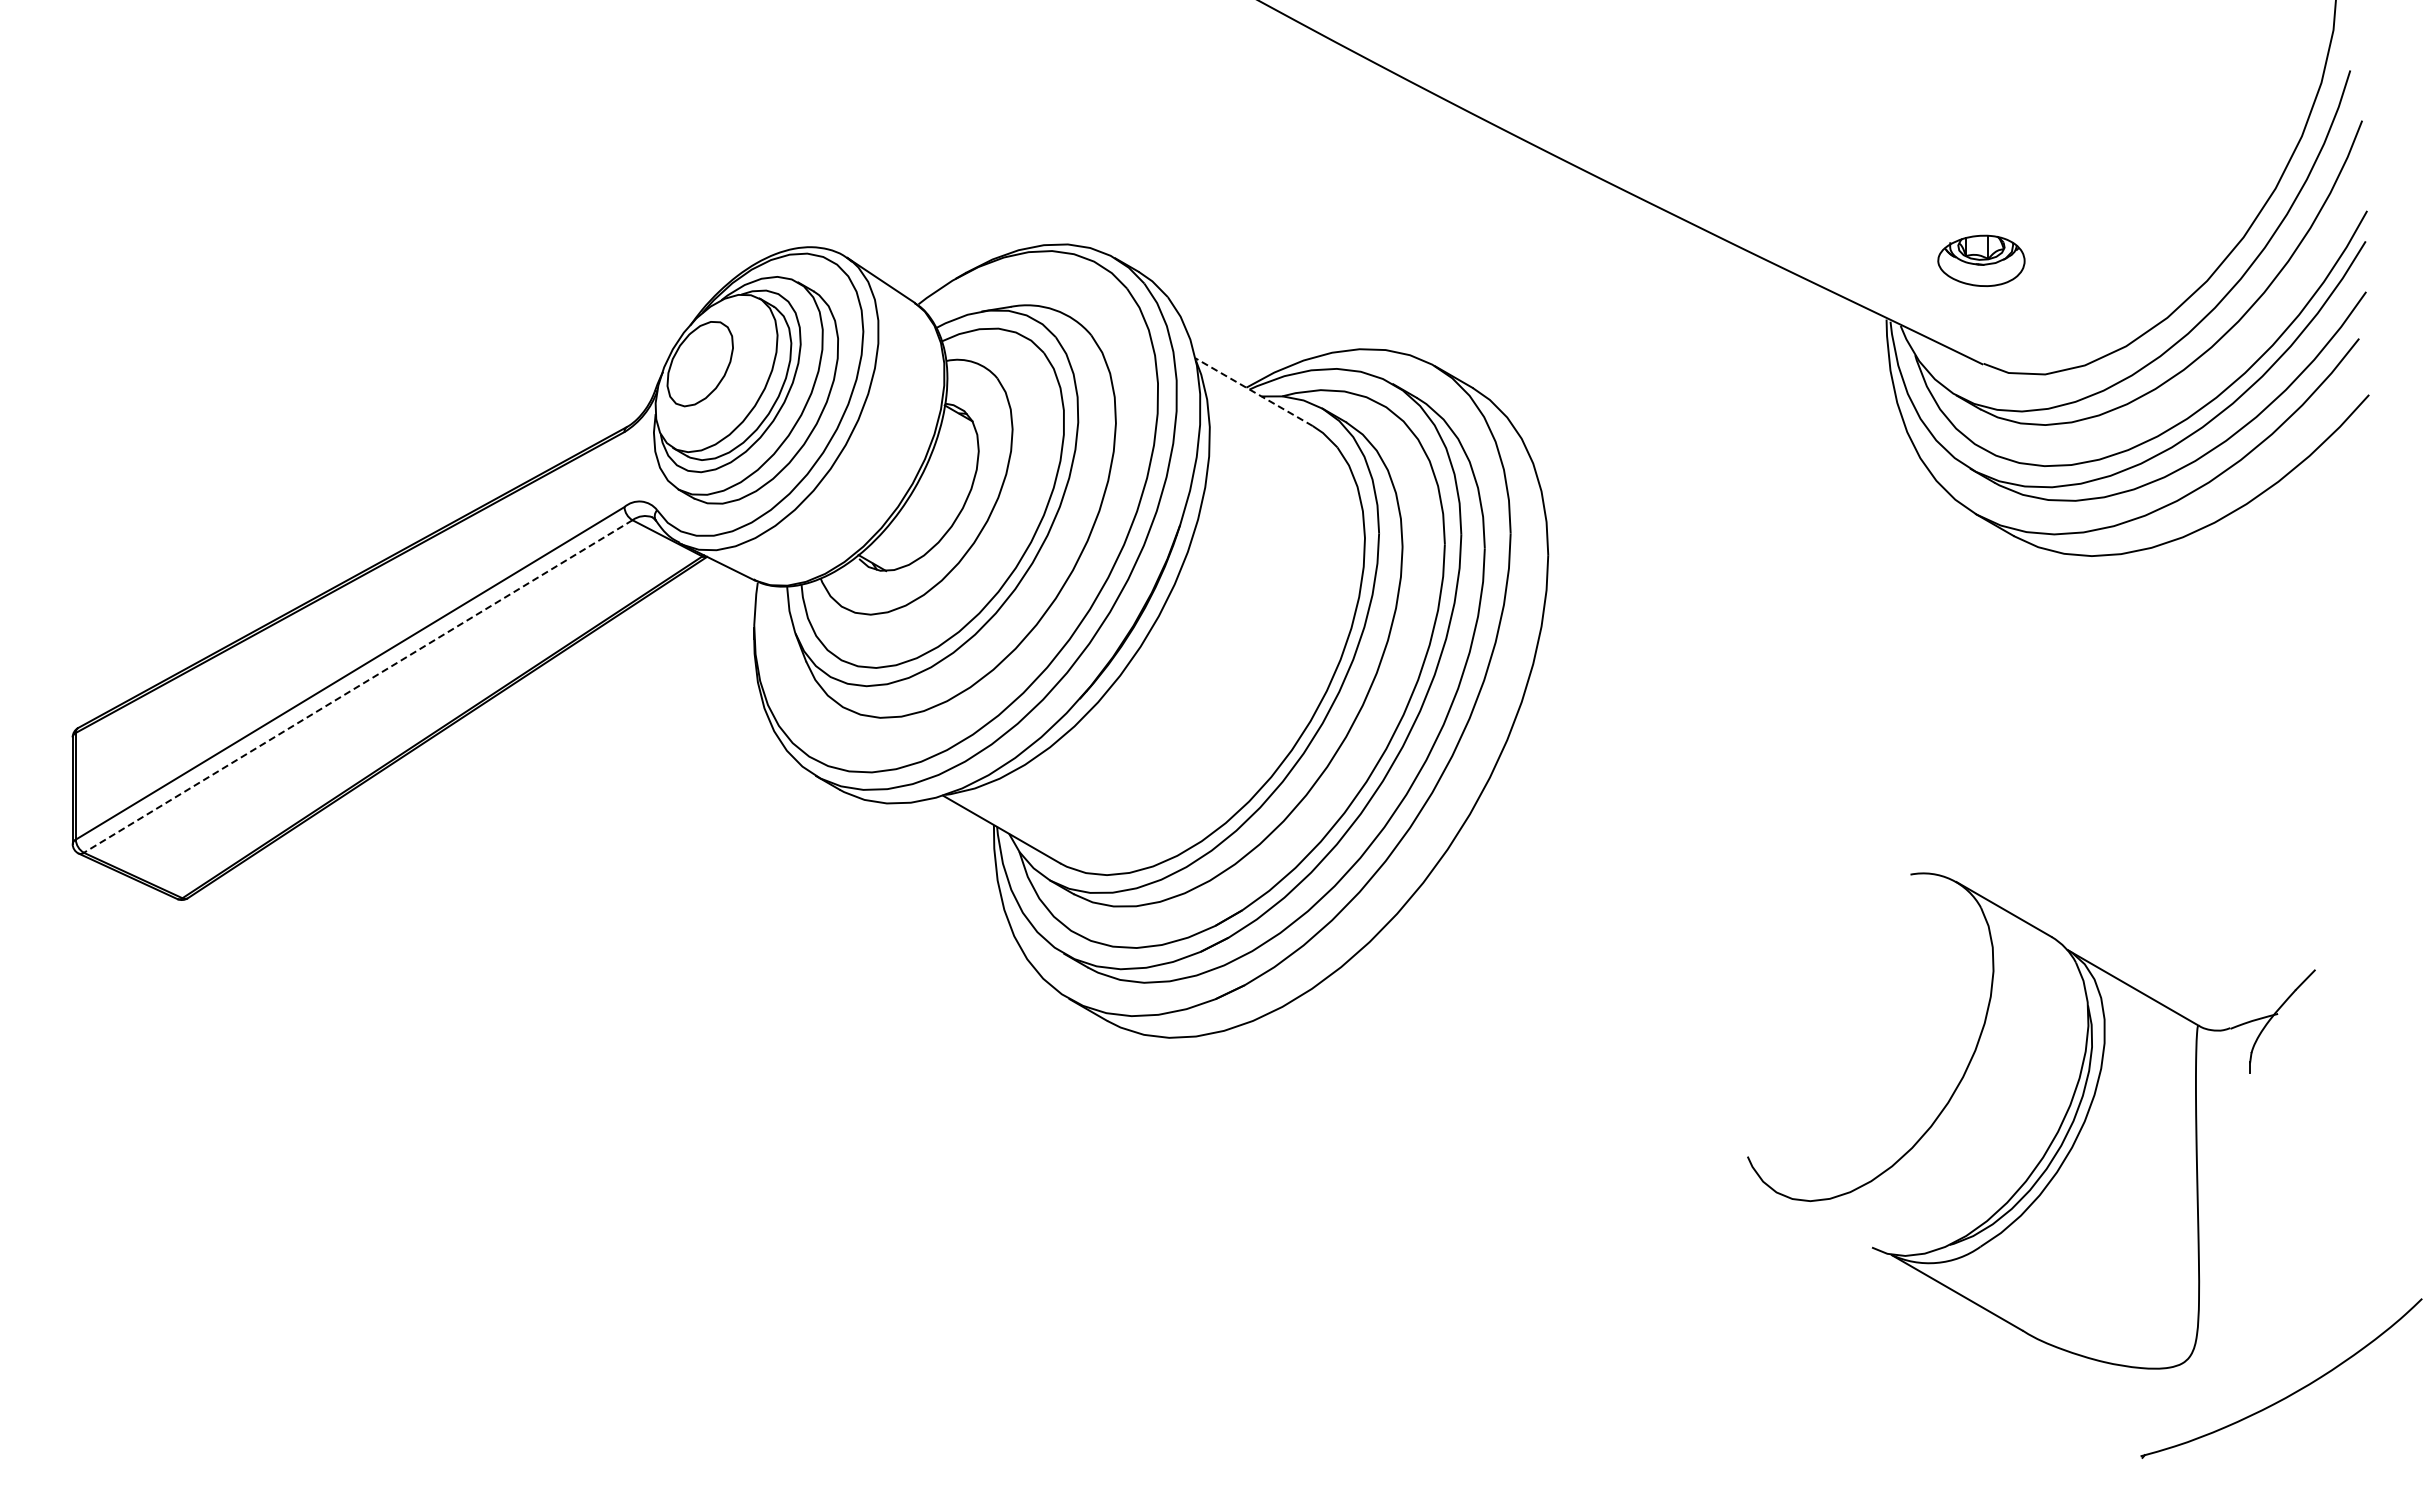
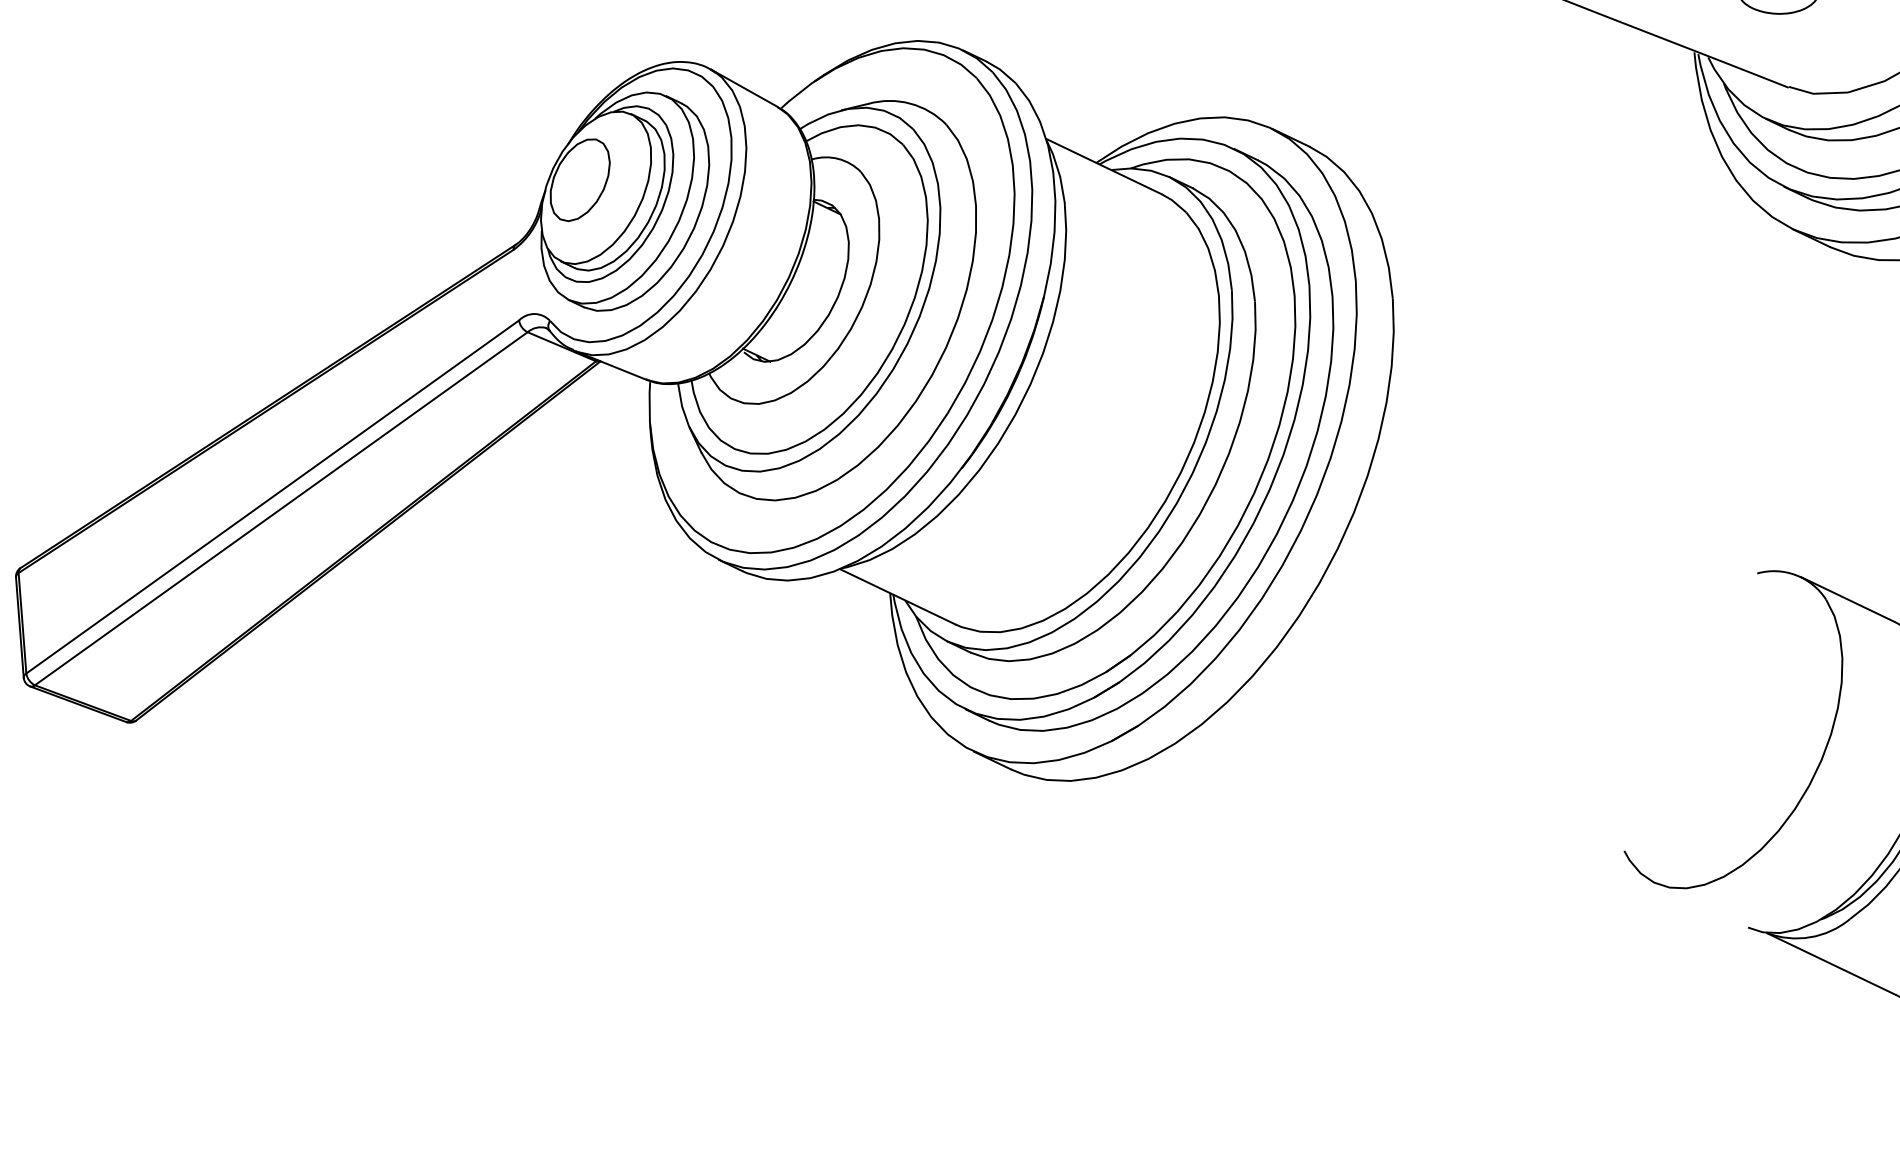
line: (1254, 392) -> (1104, 166), dashed -> solid
line: (358, 686) -> (281, 508), dashed -> solid

